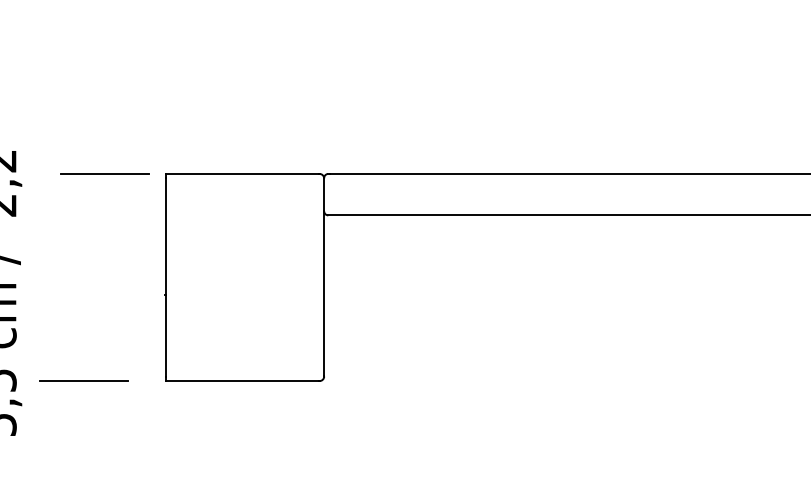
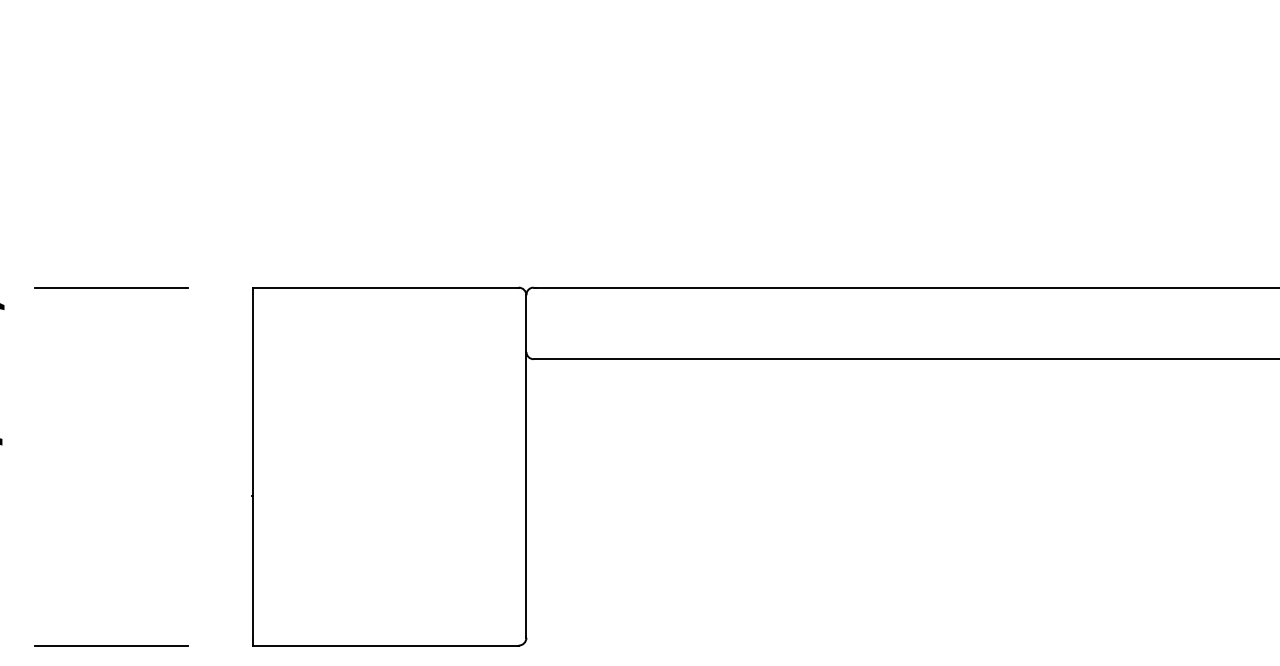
line: (104, 173) -> (110, 286), moved

